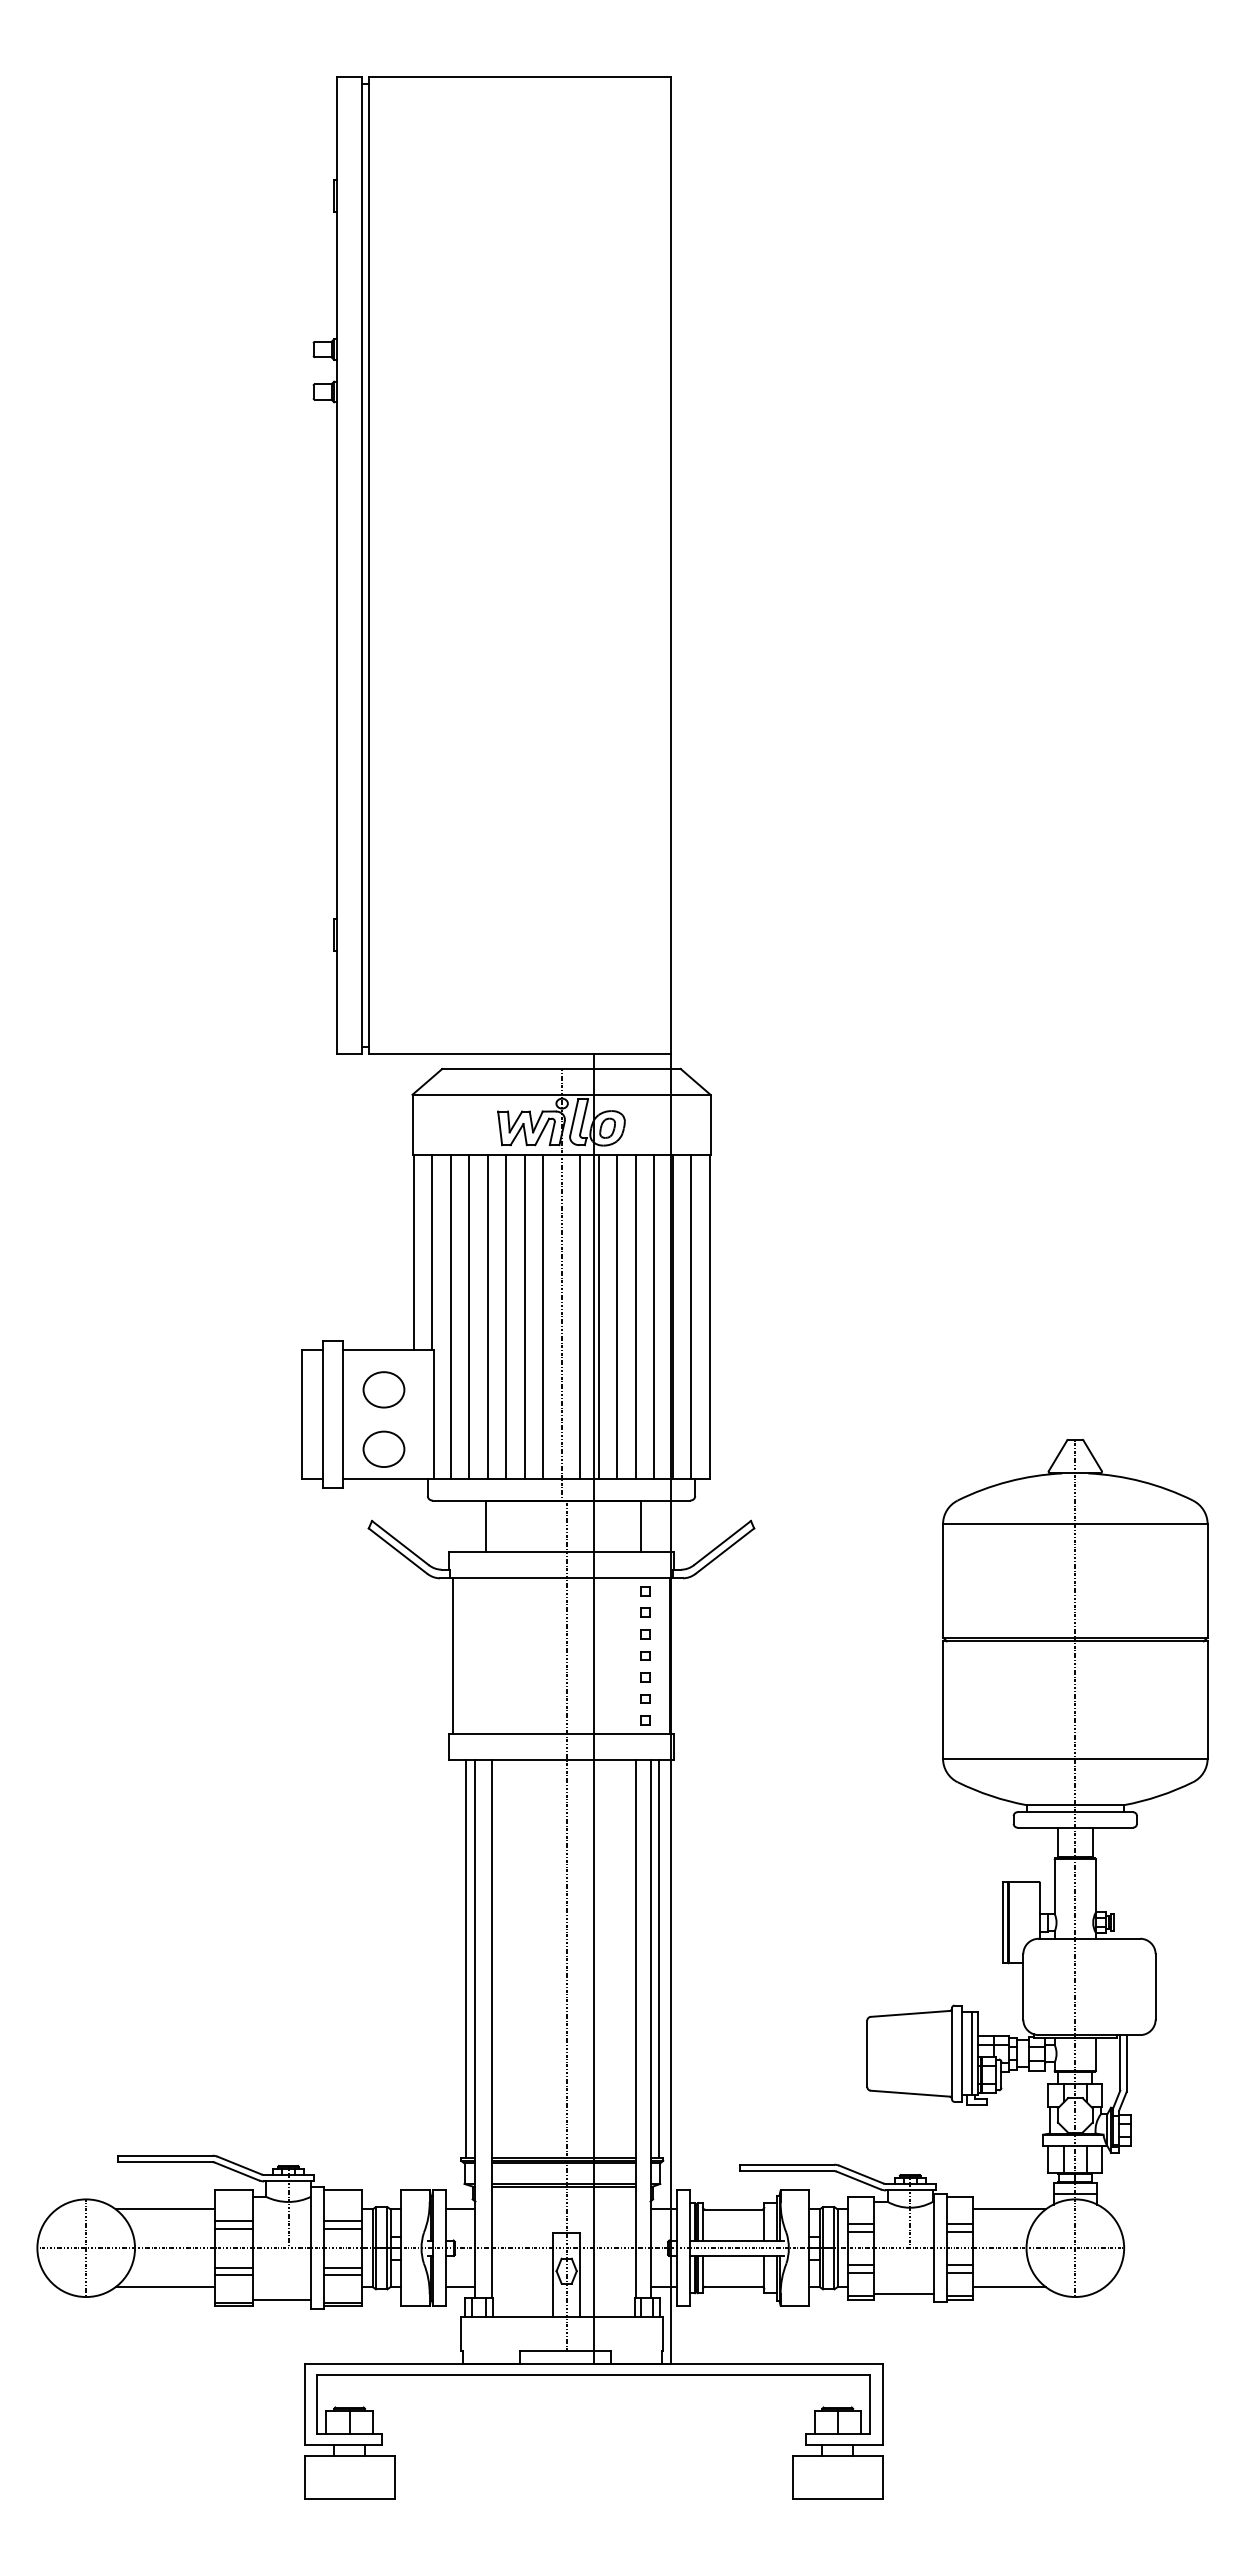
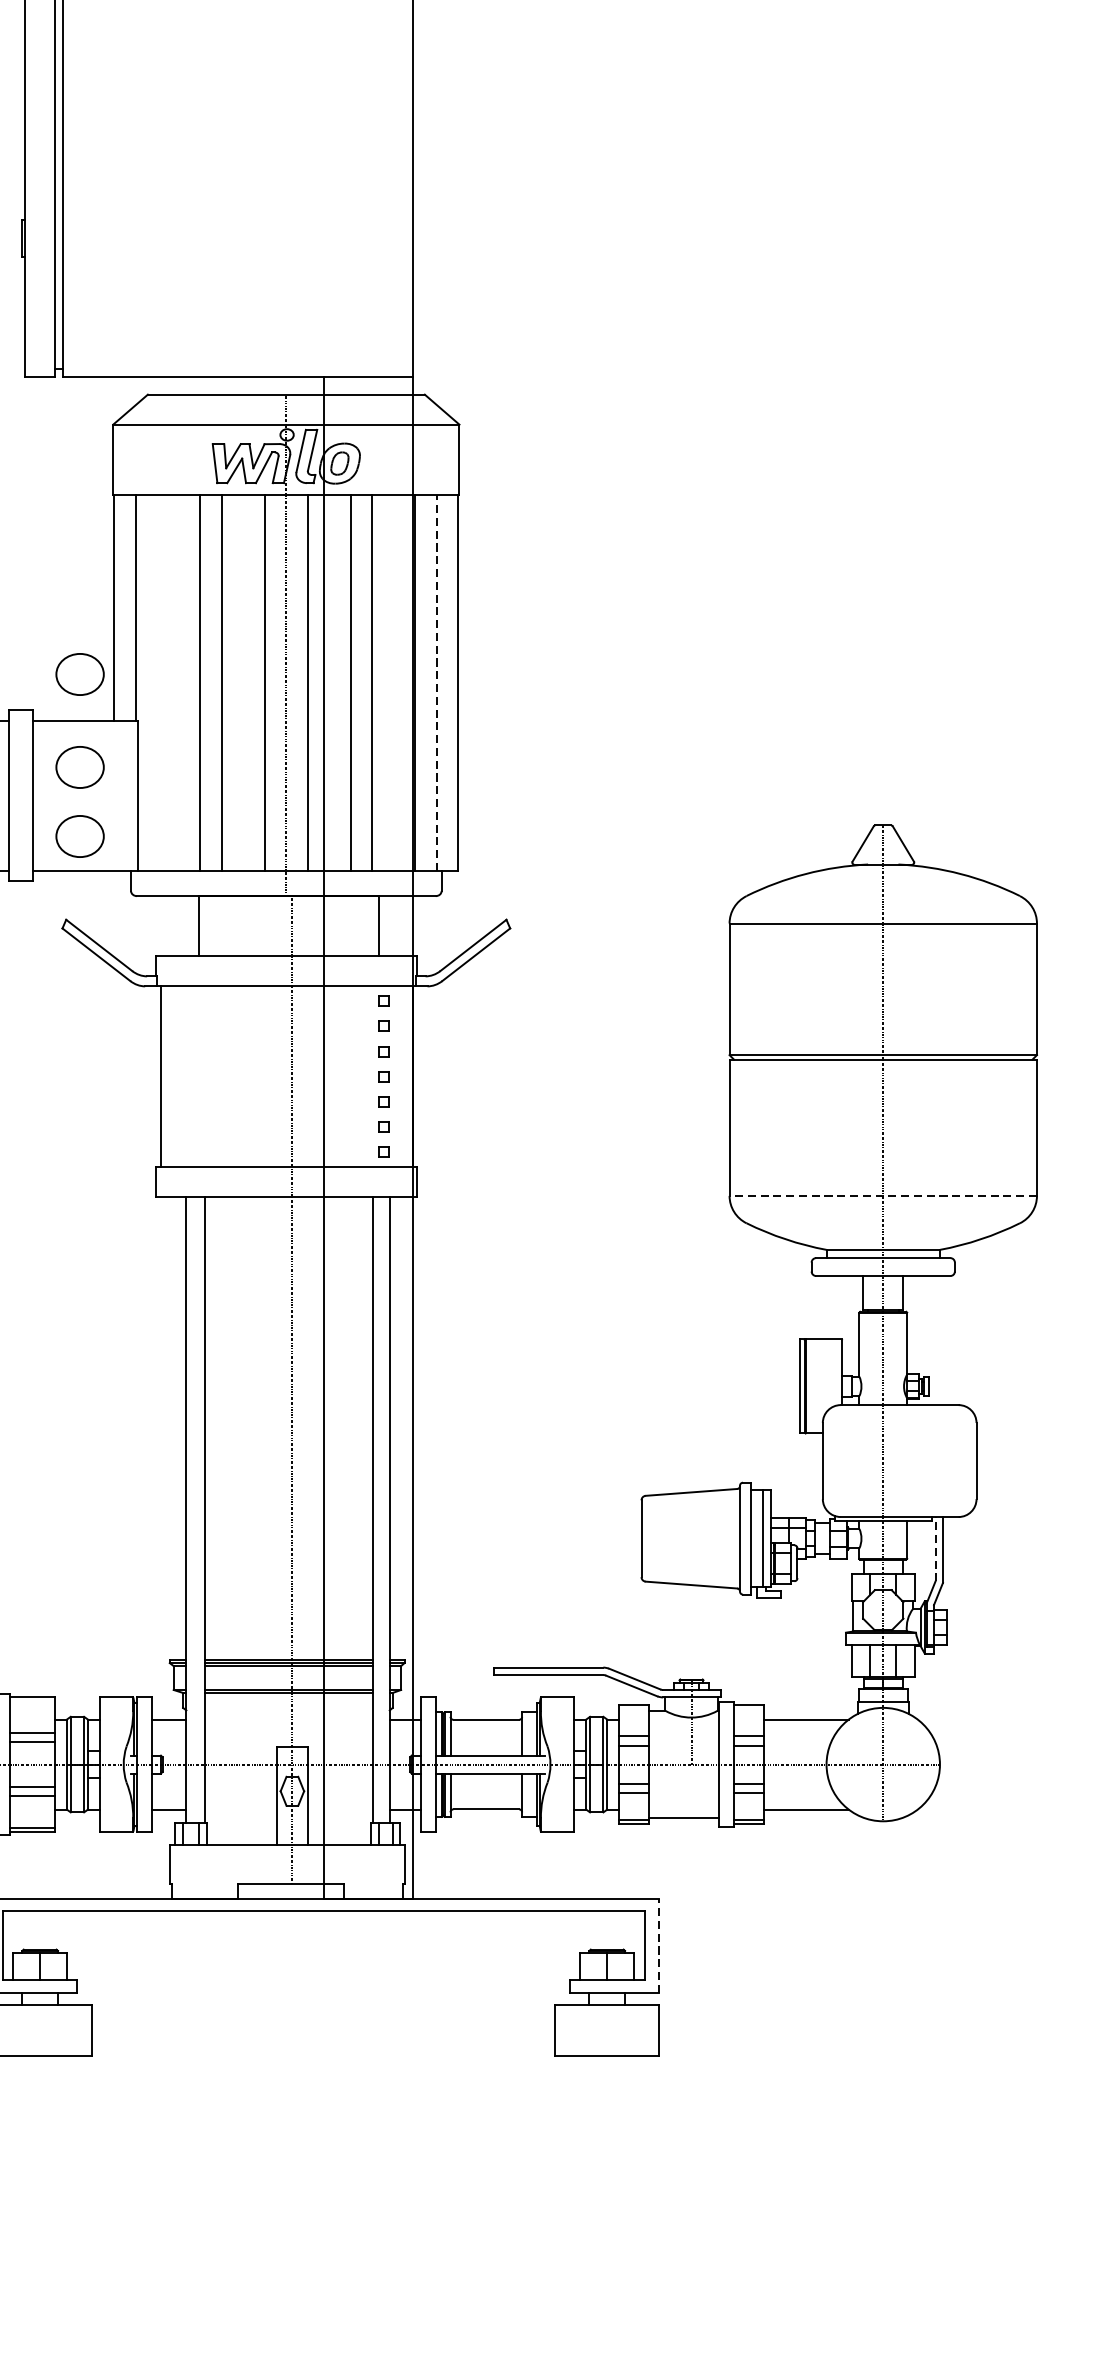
part: (383, 1309) -> (79, 674), added
line: (450, 1317) -> (157, 683), removed
line: (469, 1317) -> (179, 683), removed
line: (524, 1317) -> (243, 683), removed
line: (598, 1317) -> (329, 683), removed
line: (654, 1317) -> (394, 683), removed
line: (691, 1317) -> (437, 683), solid -> dashed
line: (1074, 1758) -> (882, 1195), solid -> dashed
line: (465, 1958) -> (174, 1428), removed
line: (659, 1958) -> (400, 1428), removed
line: (1120, 2062) -> (935, 1548), solid -> dashed
line: (882, 2403) -> (659, 1944), solid -> dashed

